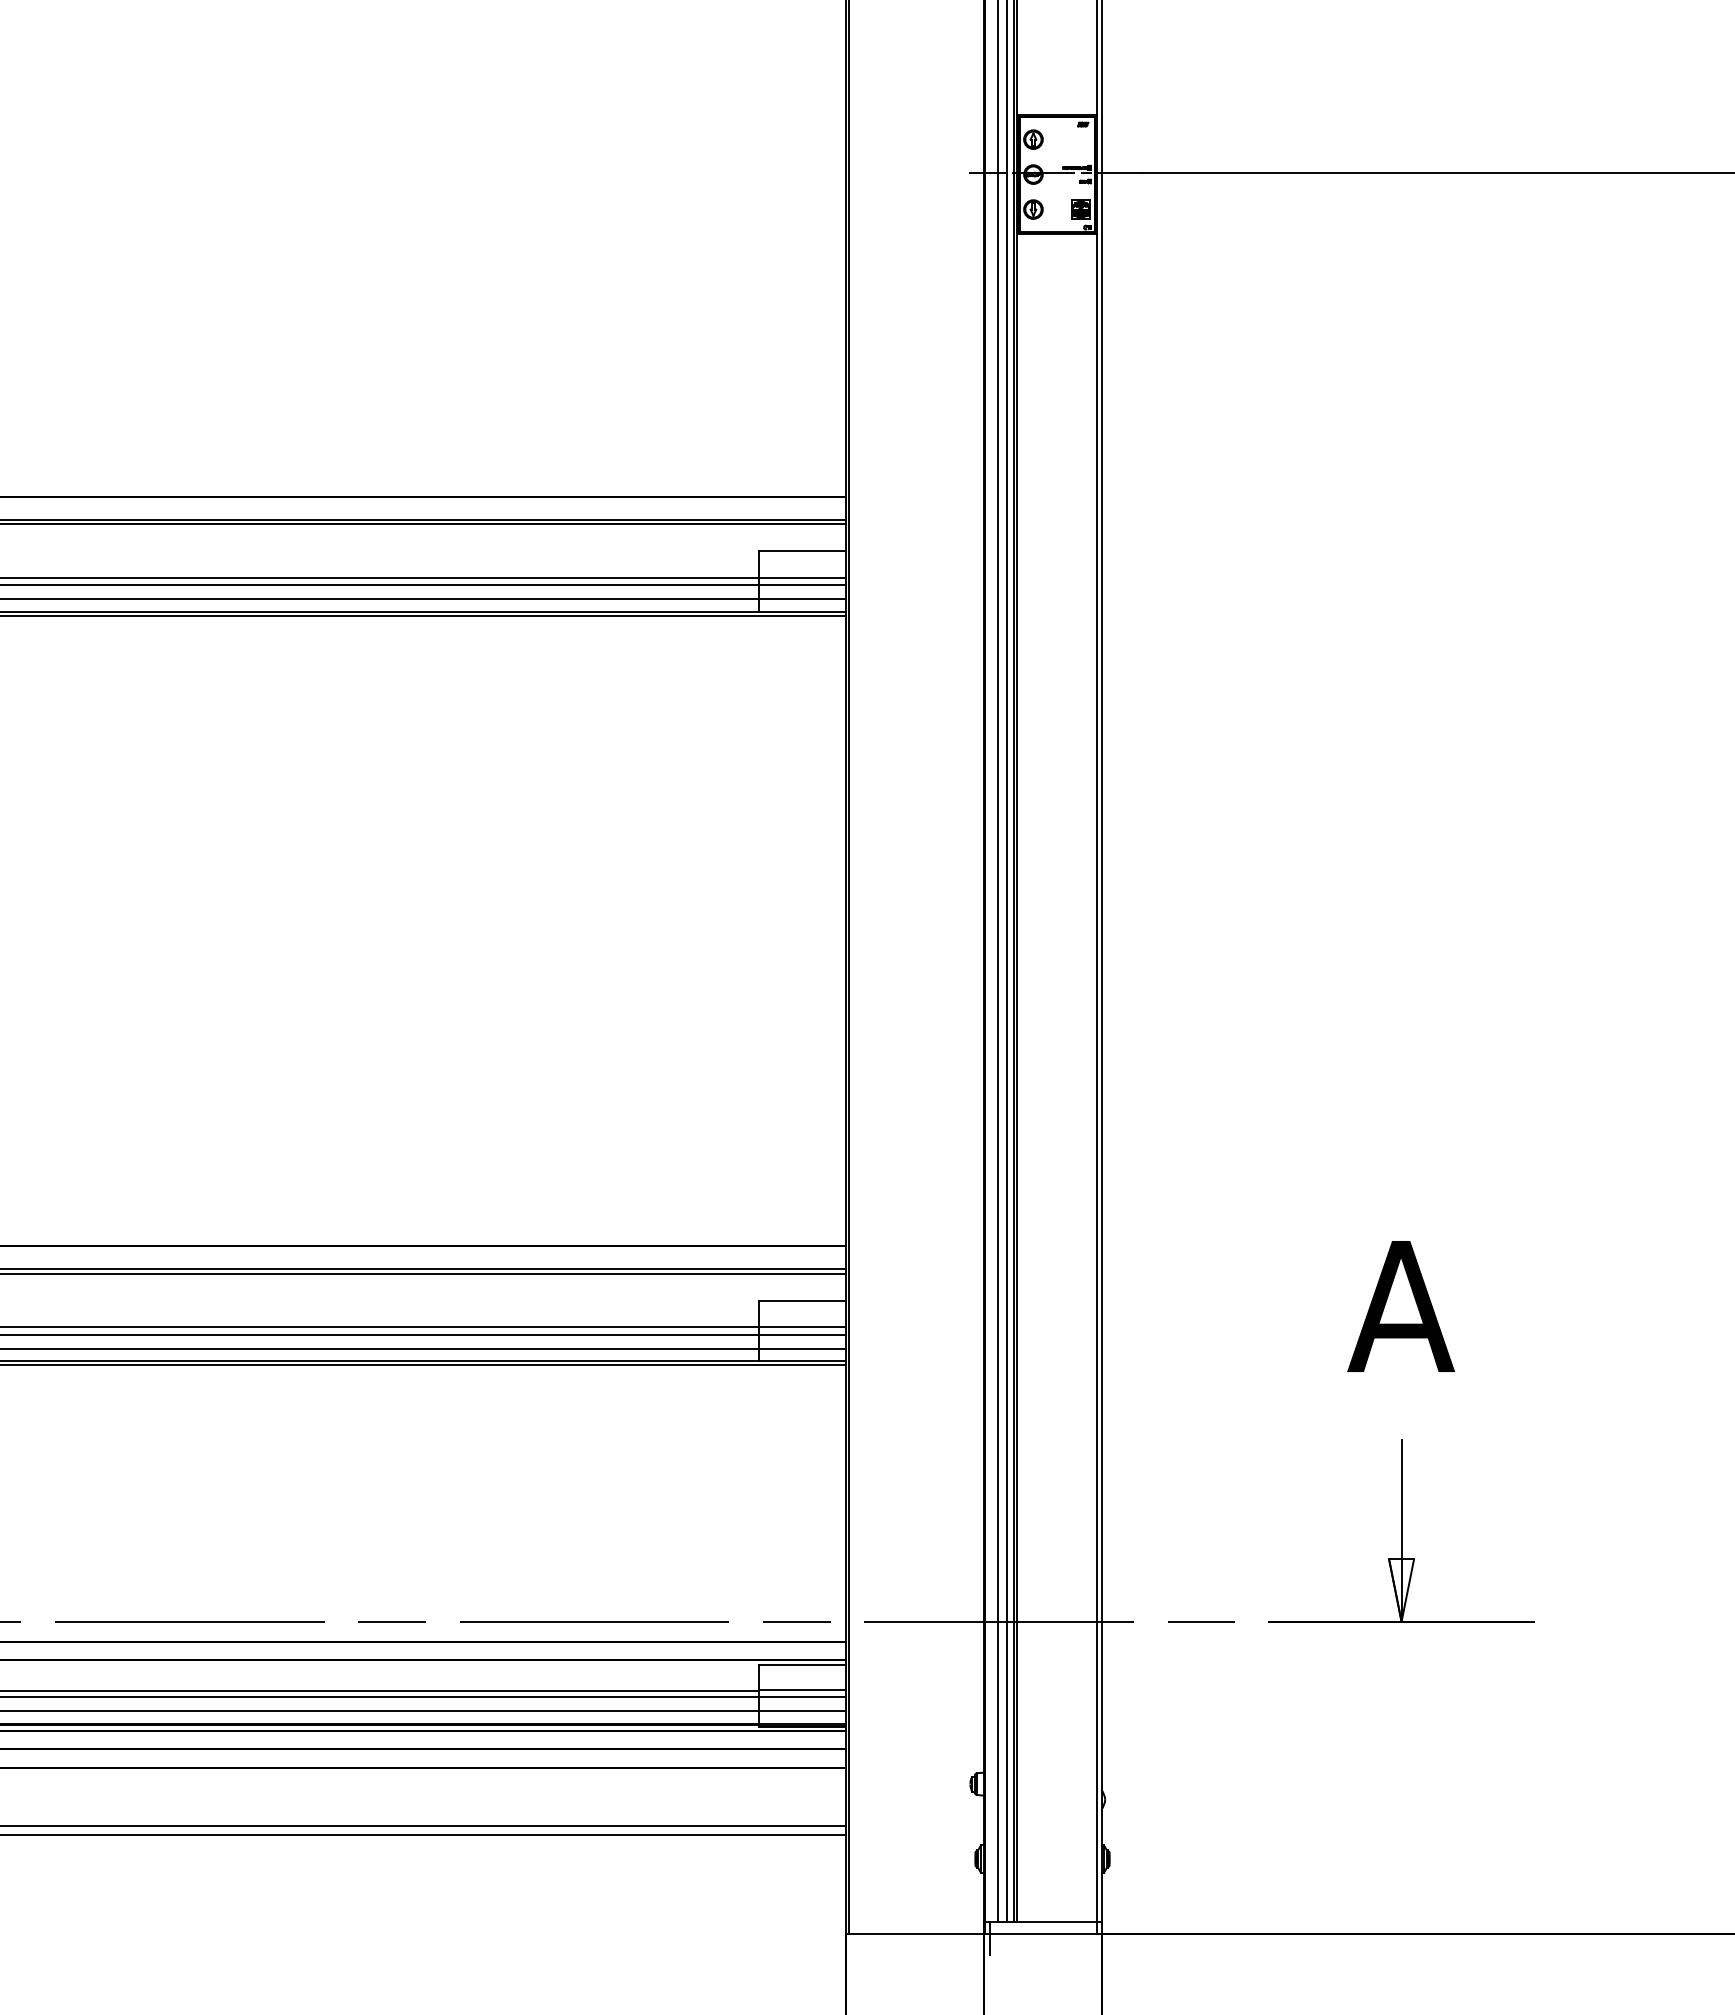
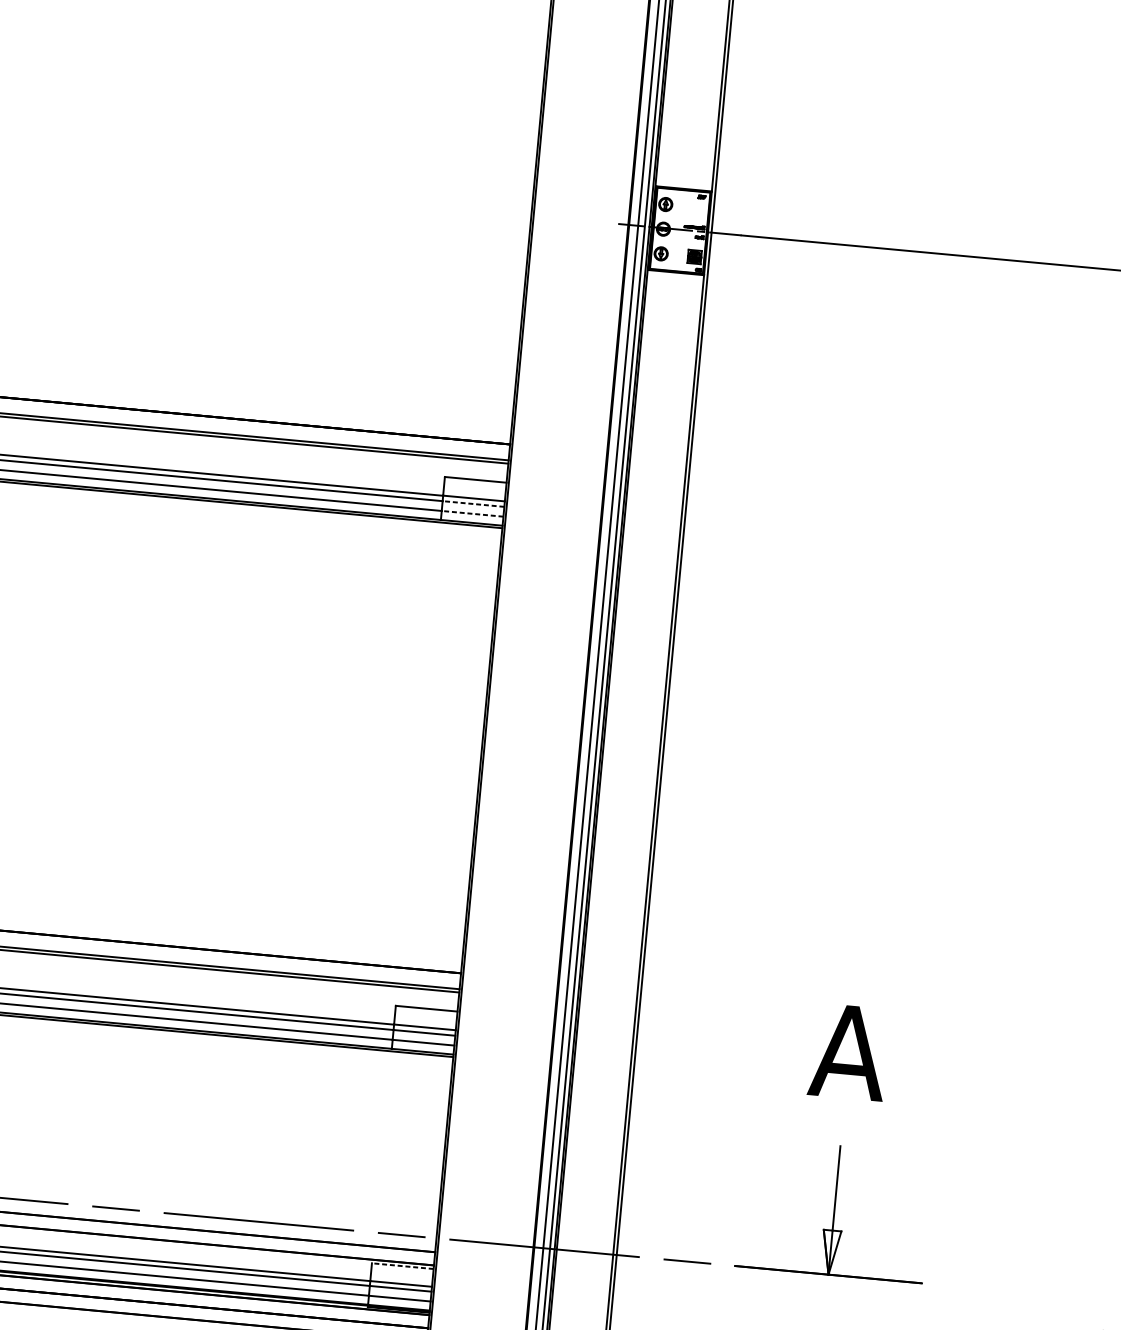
line: (802, 585) -> (473, 504), solid -> dashed
line: (802, 599) -> (472, 513), solid -> dashed
line: (802, 1665) -> (402, 1266), solid -> dashed

